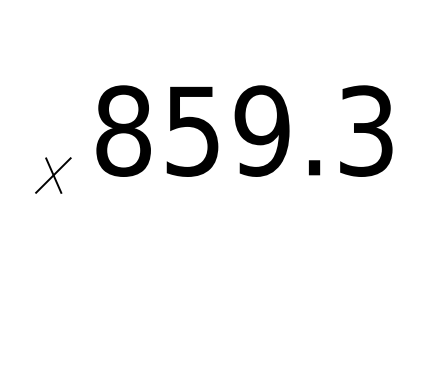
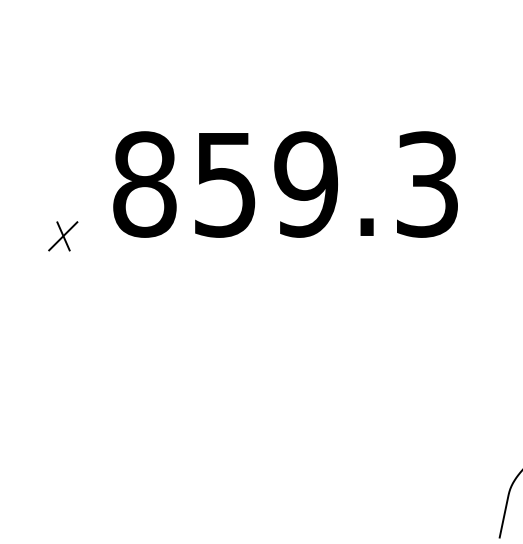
part: (53, 175) -> (63, 236), size x0.7

